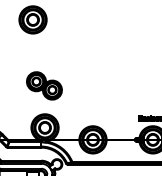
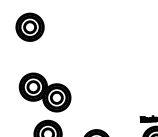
part: (44, 85) -> (45, 92), size x1.43

